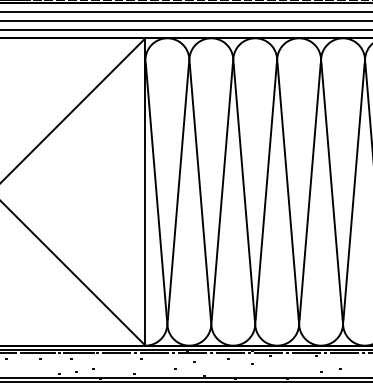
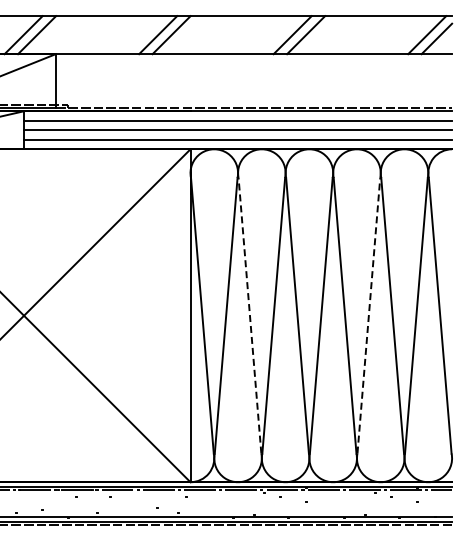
line: (199, 191) -> (249, 315), solid -> dashed
line: (309, 191) -> (368, 315), solid -> dashed

